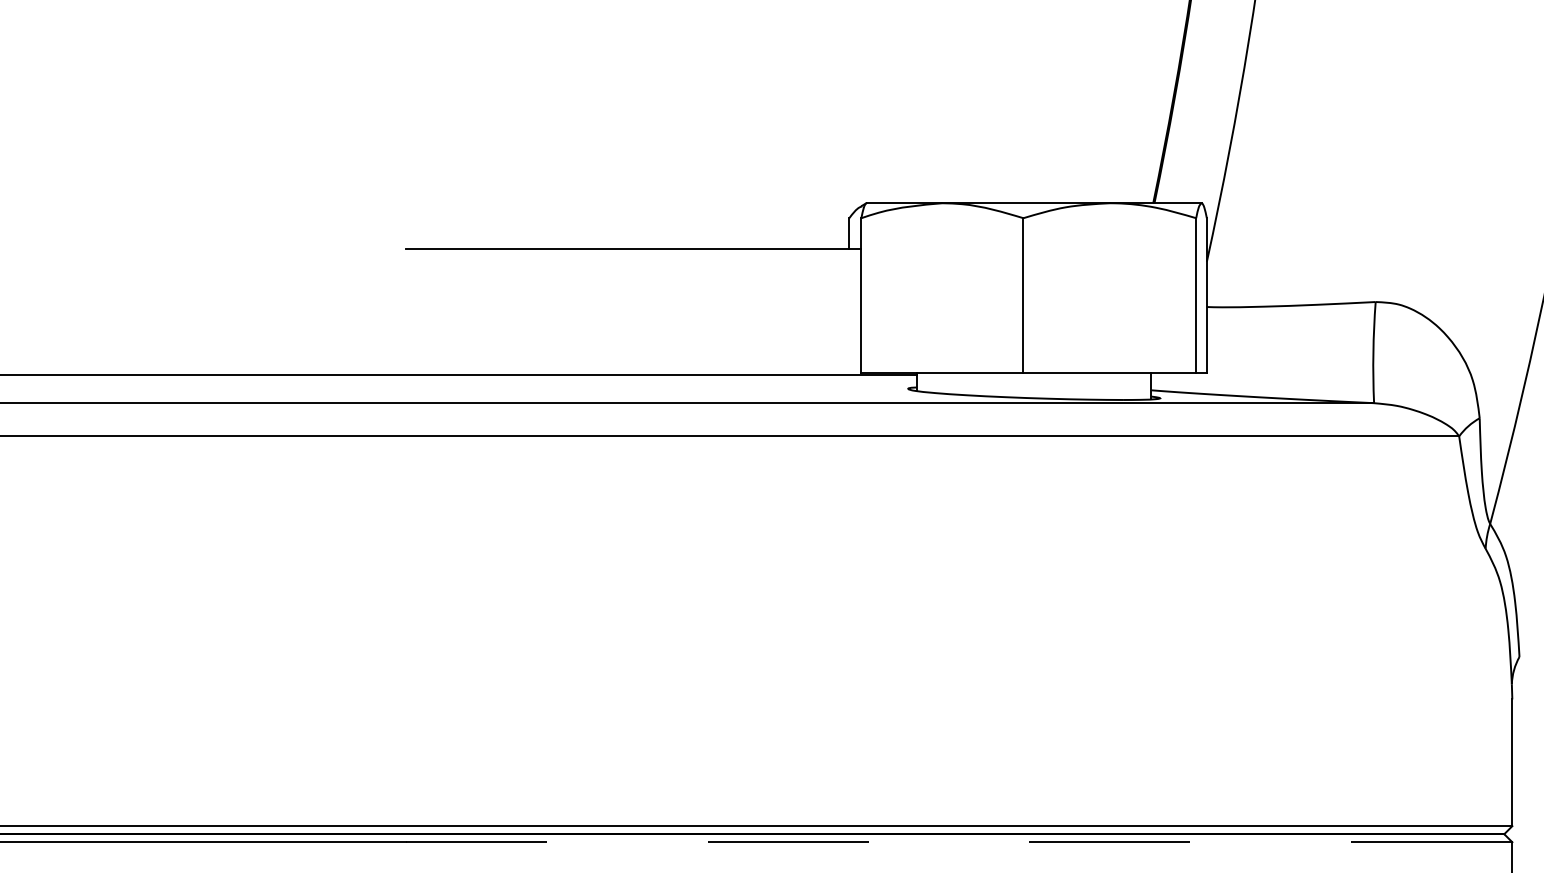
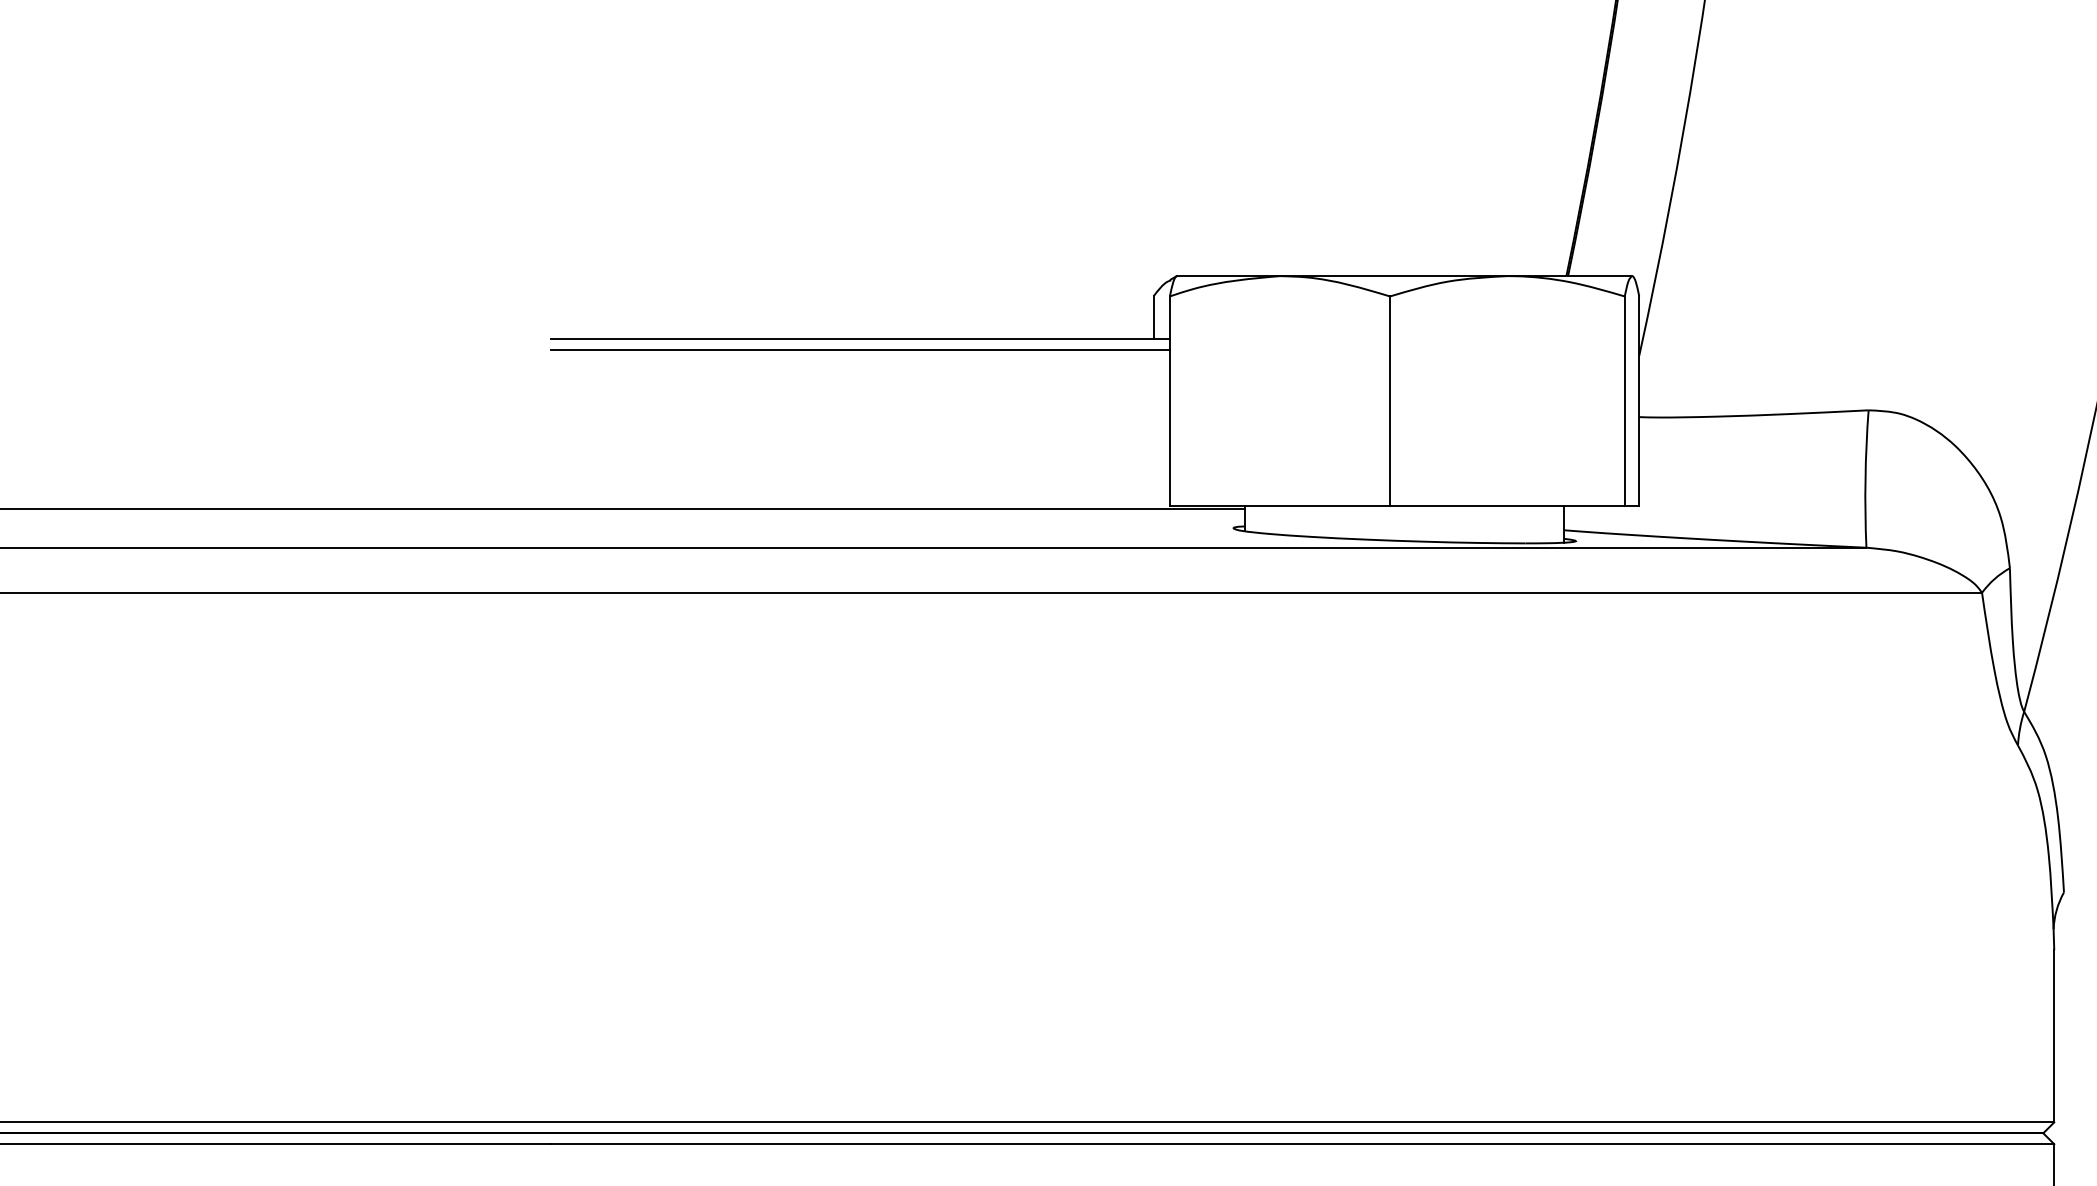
line: (632, 257) -> (859, 349), added
line: (958, 842) -> (1302, 1144), dashed -> solid

